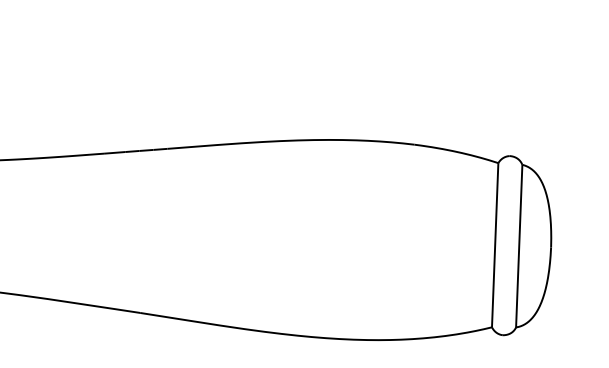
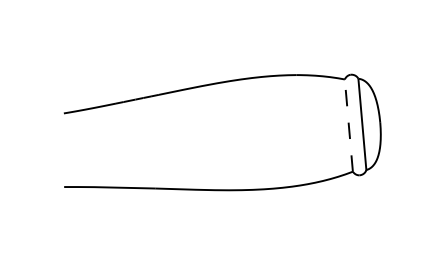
line: (494, 244) -> (348, 125), solid -> dashed

